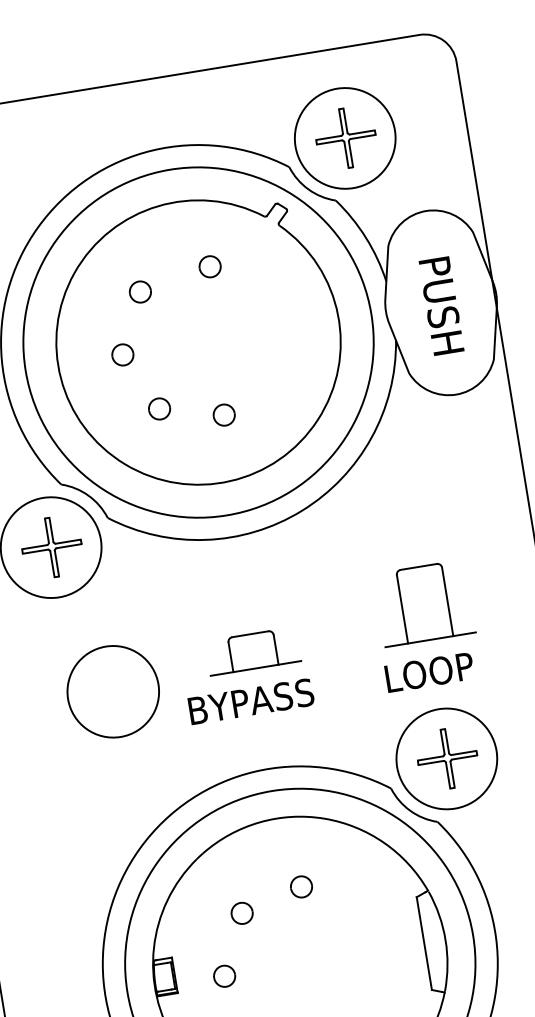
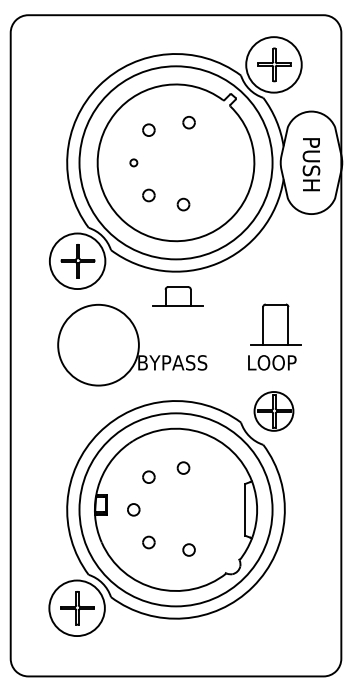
part: (122, 354) -> (133, 162), size x0.6
part: (251, 651) -> (177, 296), moved
circle: (112, 690) -> (98, 344), size x1.6
circle: (445, 759) -> (273, 411), size x0.7

